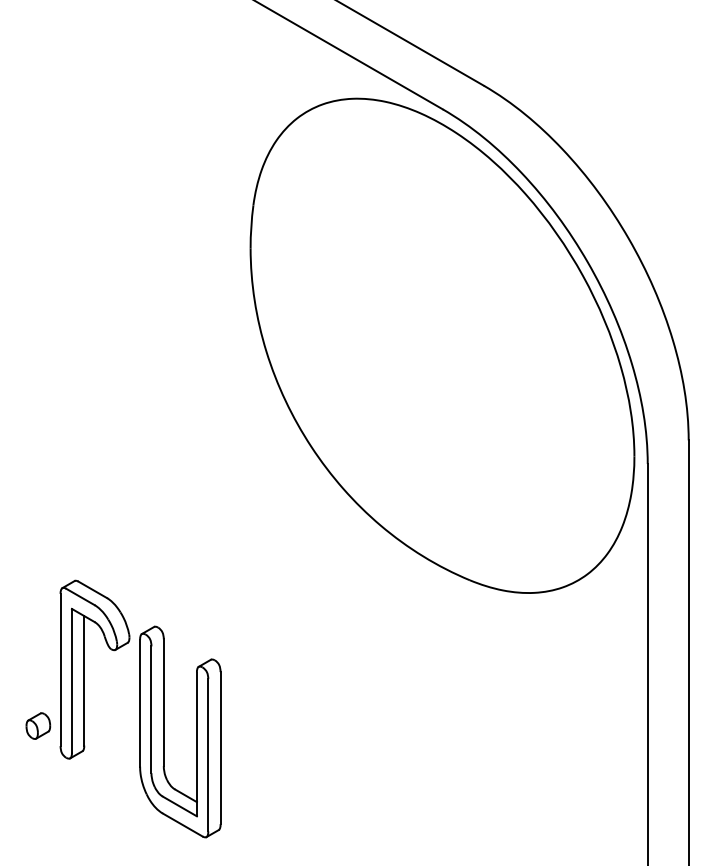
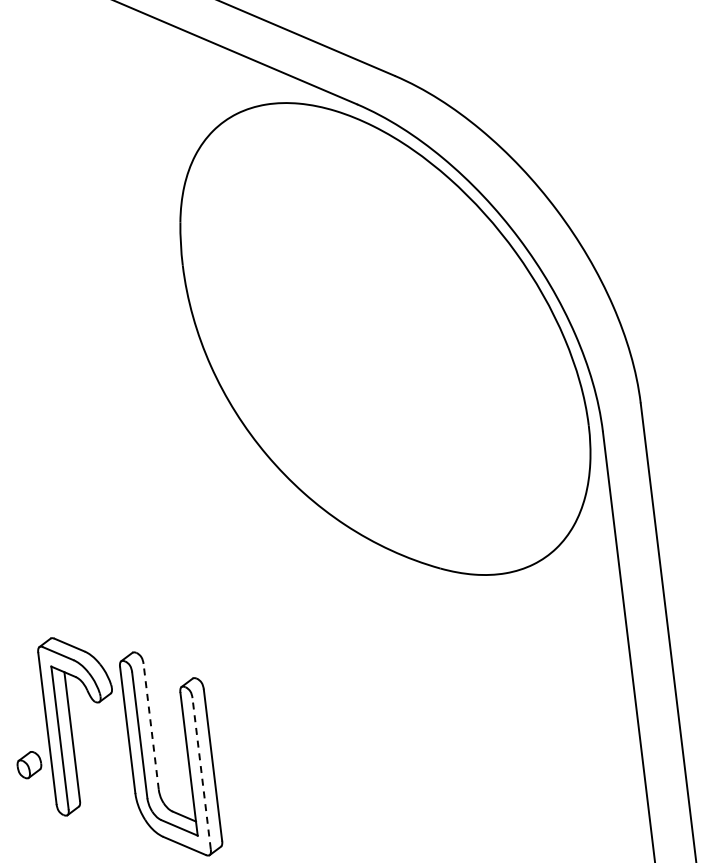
part: (84, 669) -> (71, 725), moved
line: (163, 702) -> (150, 726), solid -> dashed
line: (208, 754) -> (201, 772), solid -> dashed

